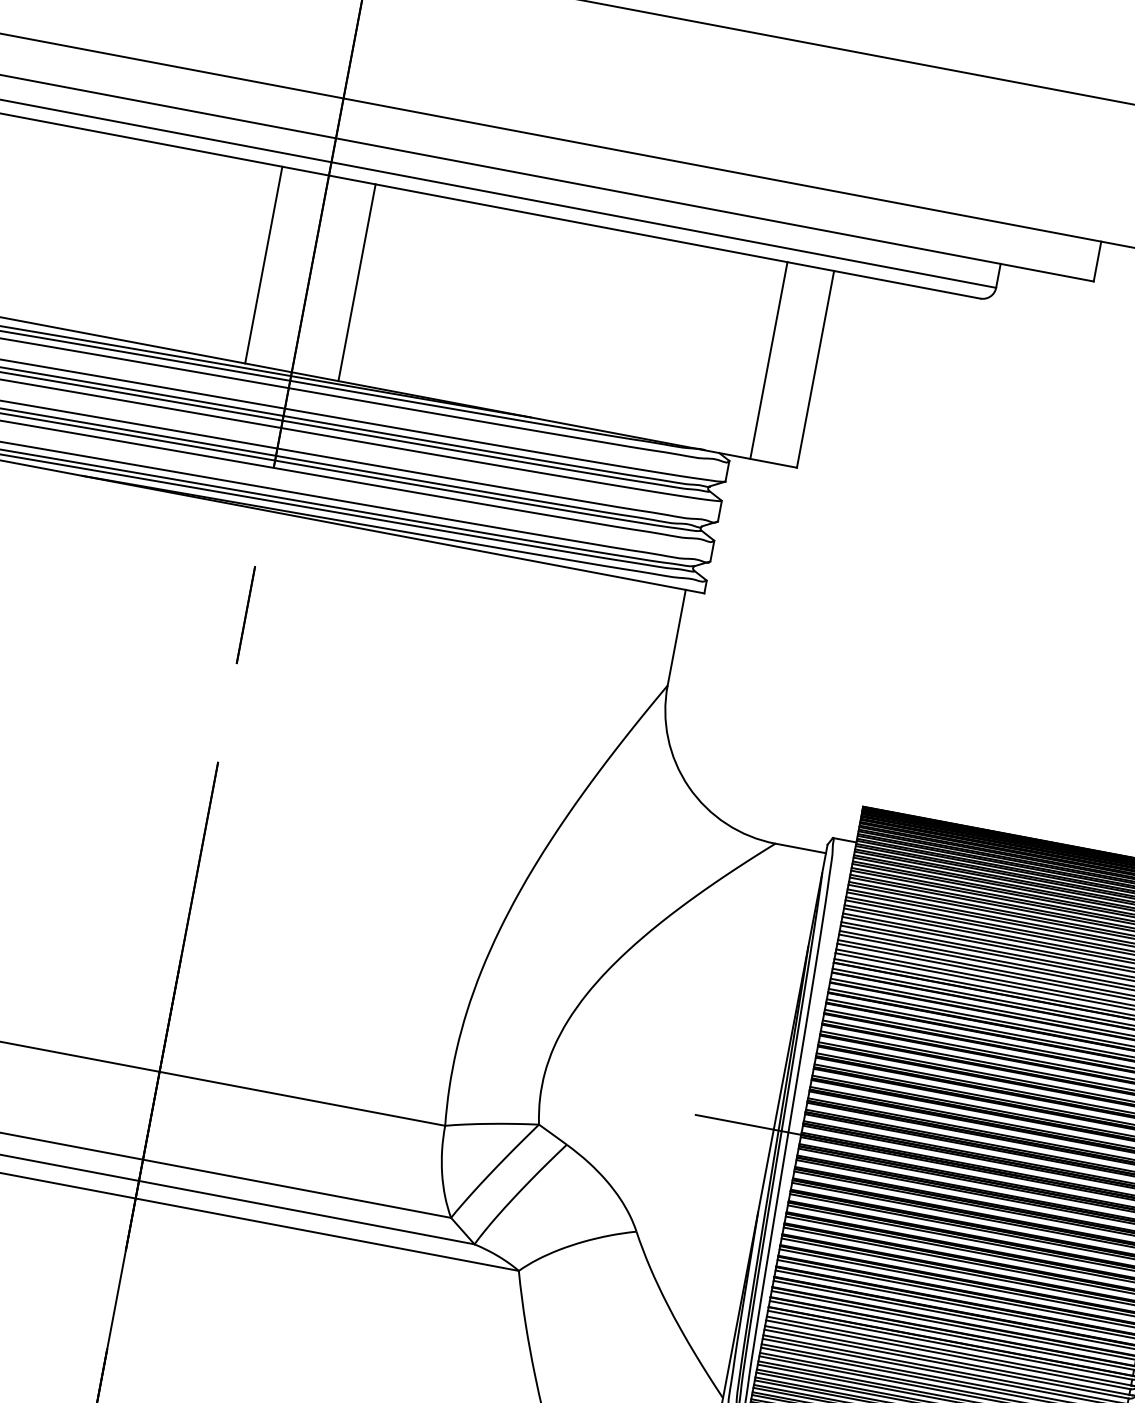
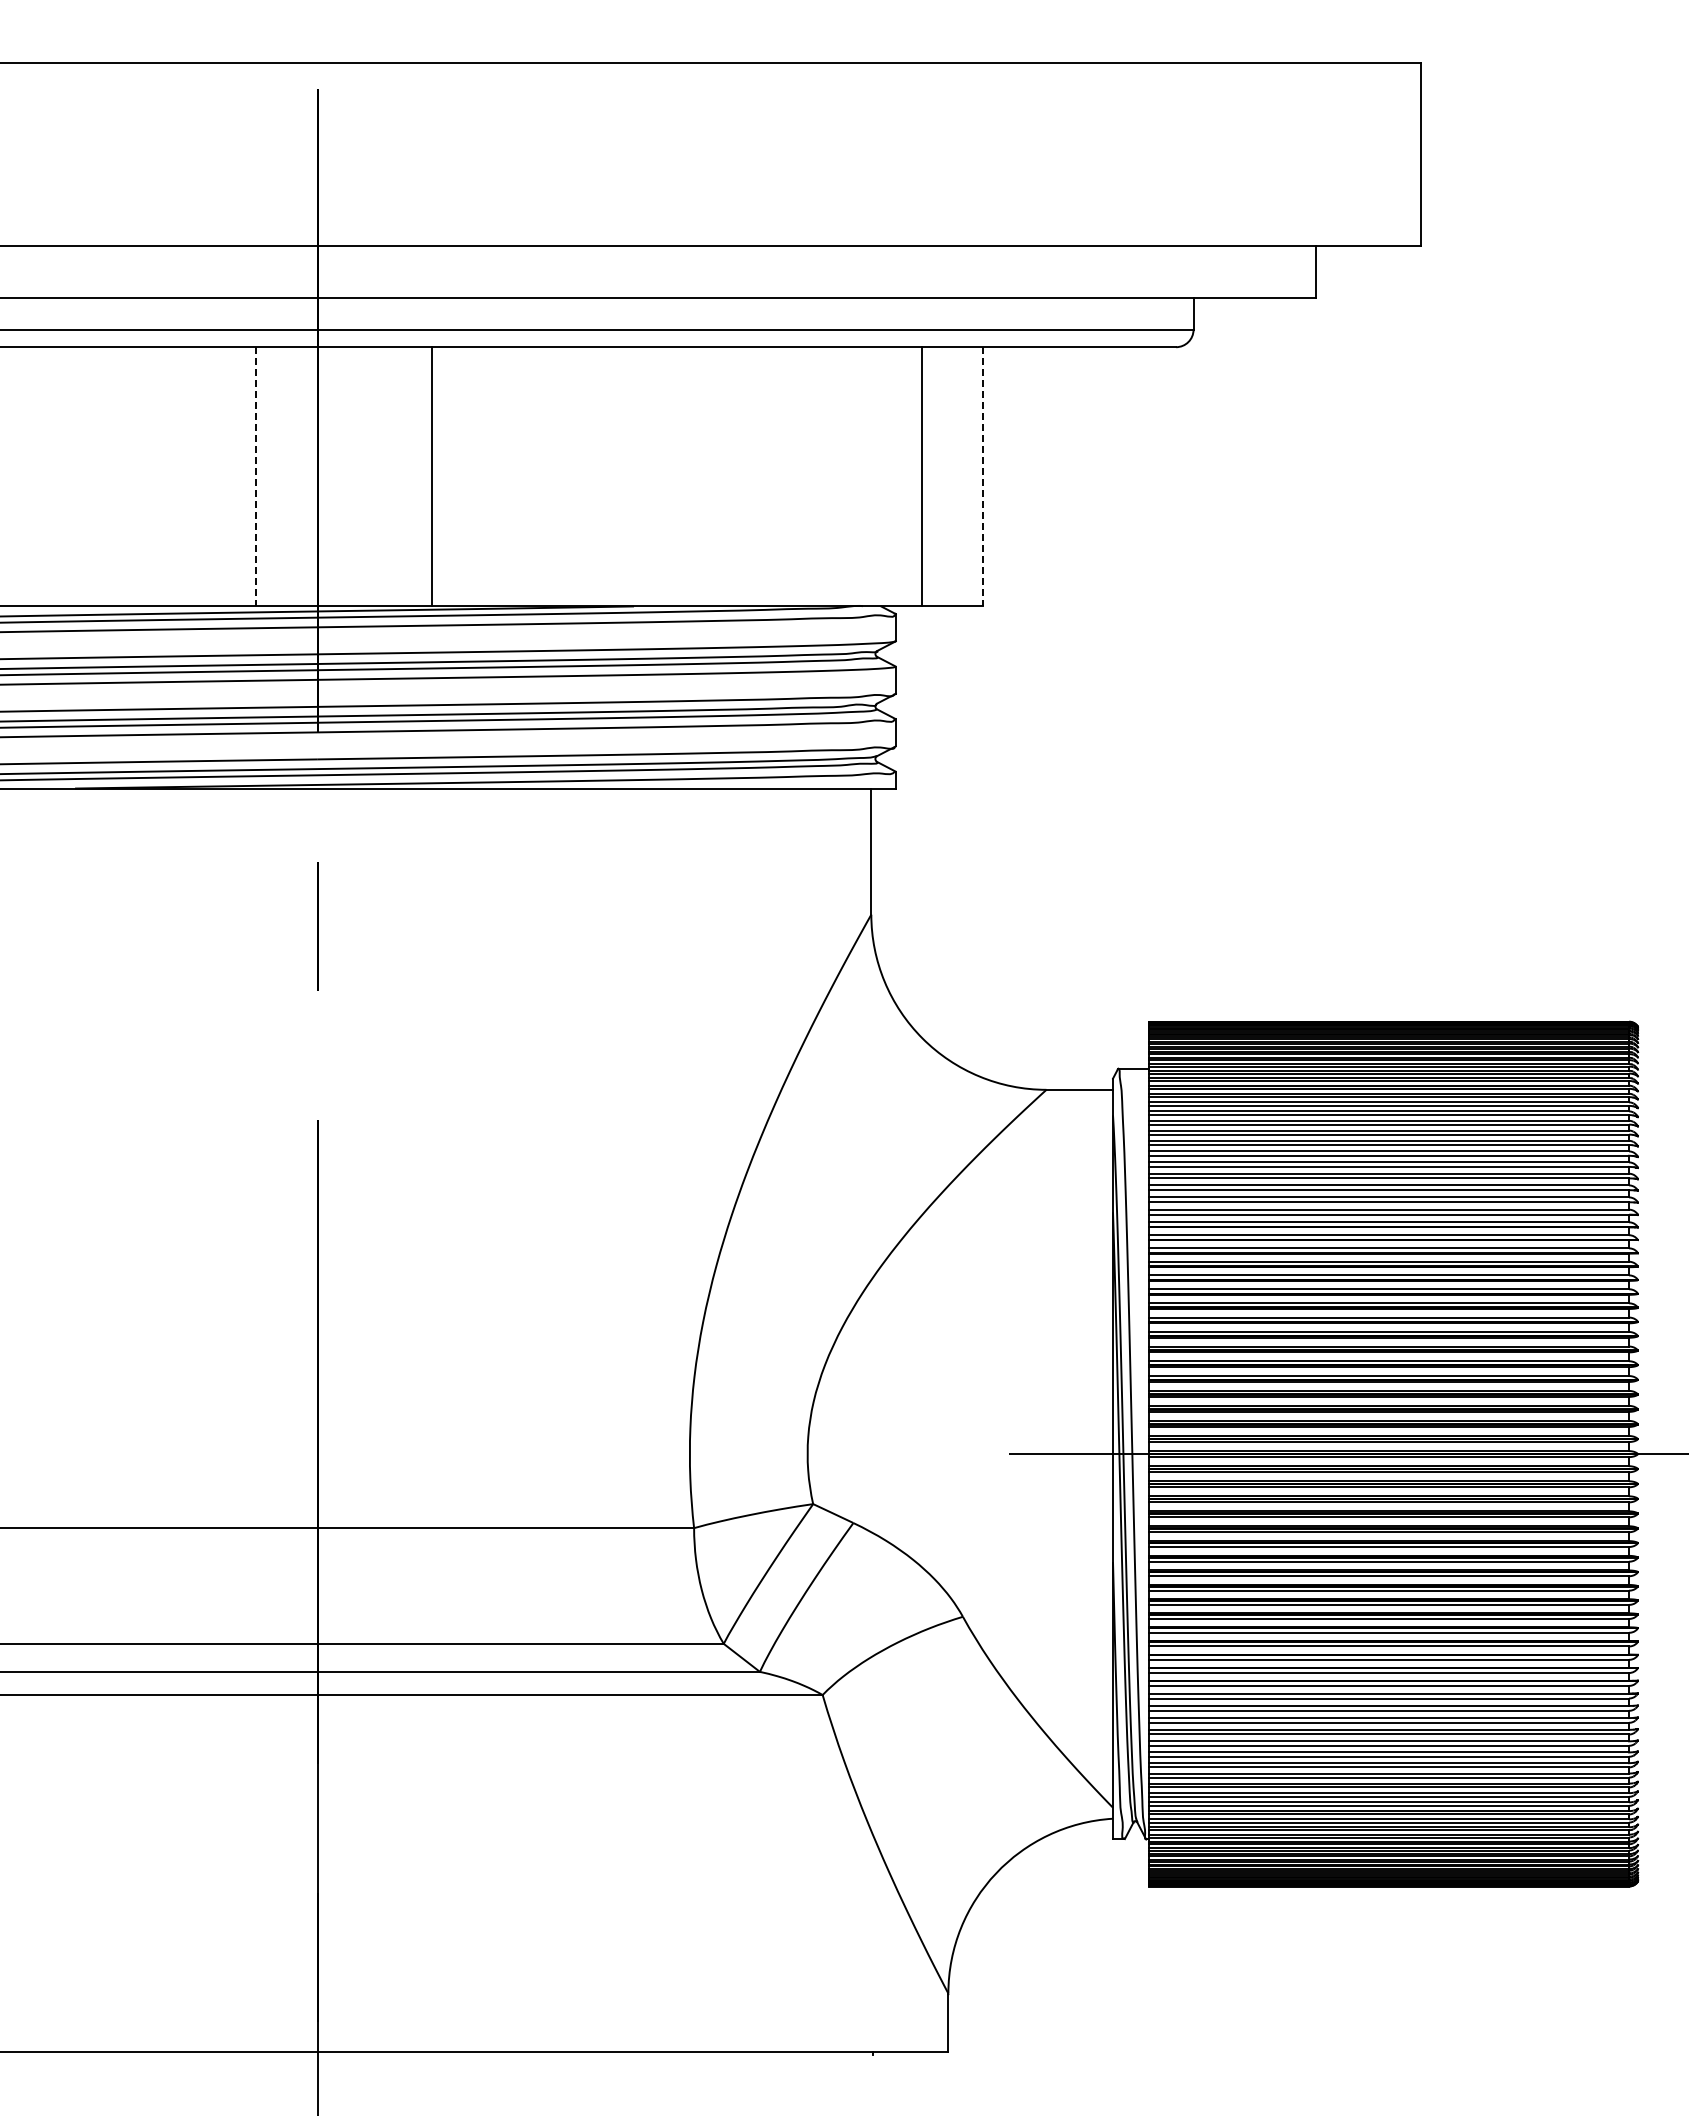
line: (263, 264) -> (256, 476), solid -> dashed
line: (357, 282) -> (432, 476), moved
line: (815, 369) -> (983, 476), solid -> dashed

